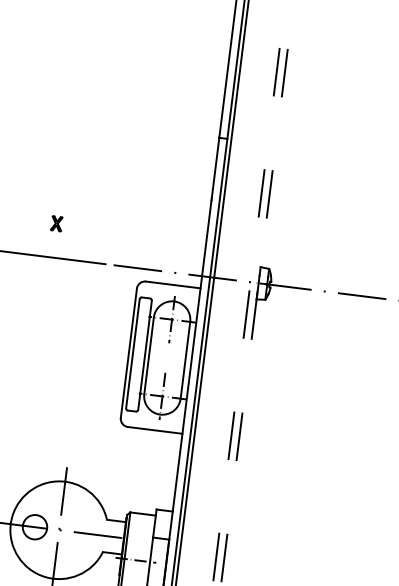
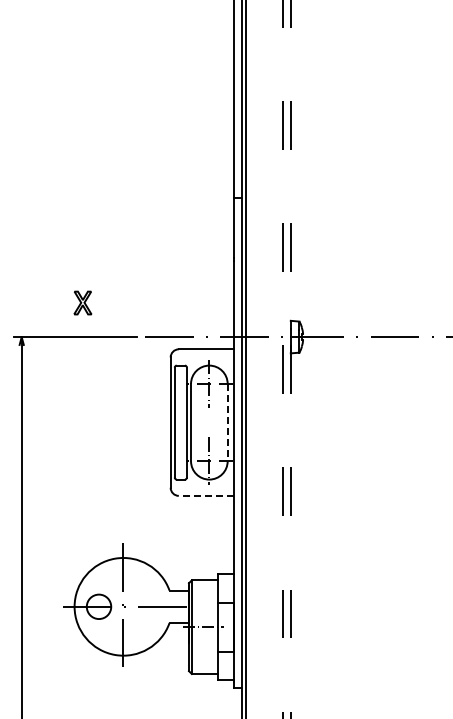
part: (57, 223) -> (83, 302), size x1.6
line: (185, 360) -> (227, 422), solid -> dashed
line: (154, 429) -> (205, 495), solid -> dashed

